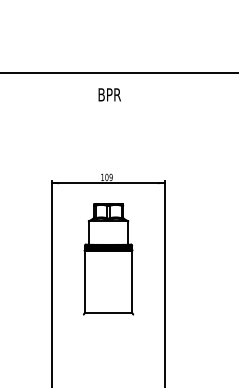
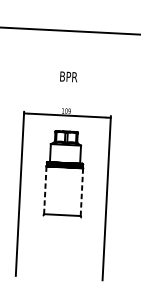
text: (109, 94) -> (68, 76), moved
line: (132, 281) -> (82, 192), solid -> dashed
line: (84, 282) -> (45, 190), solid -> dashed

